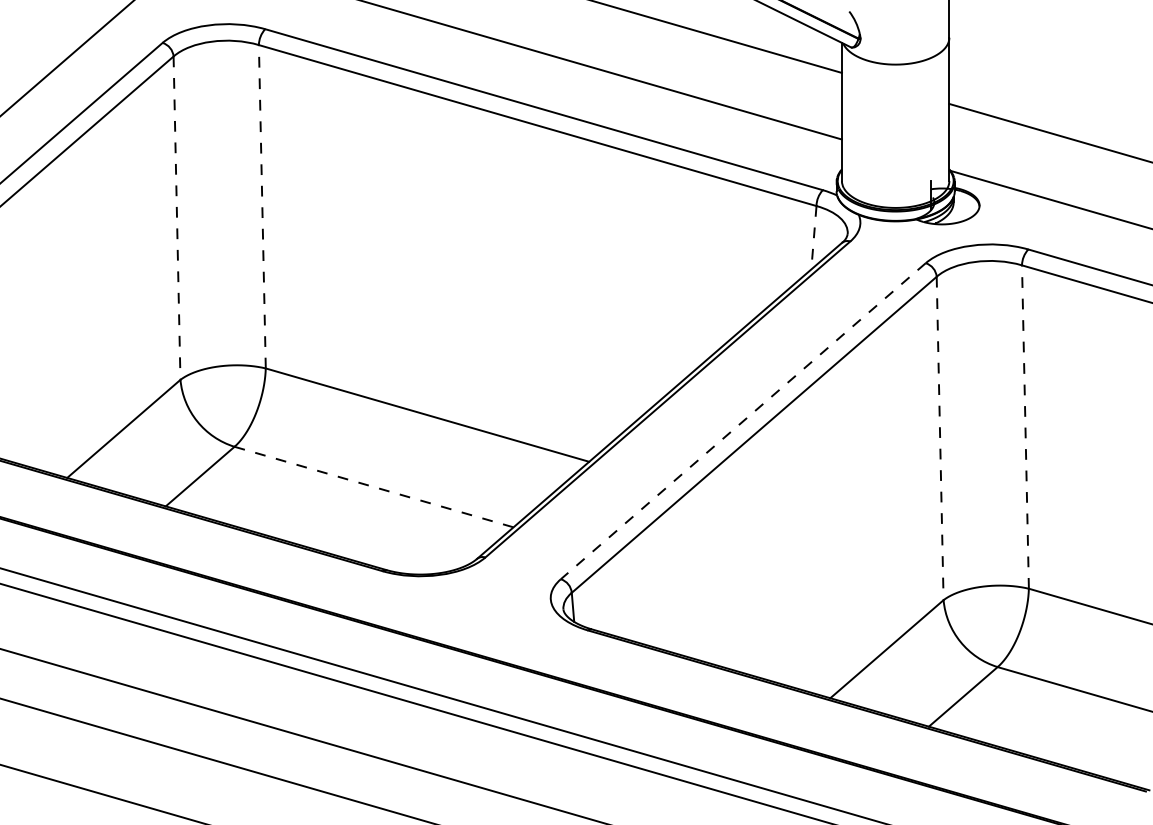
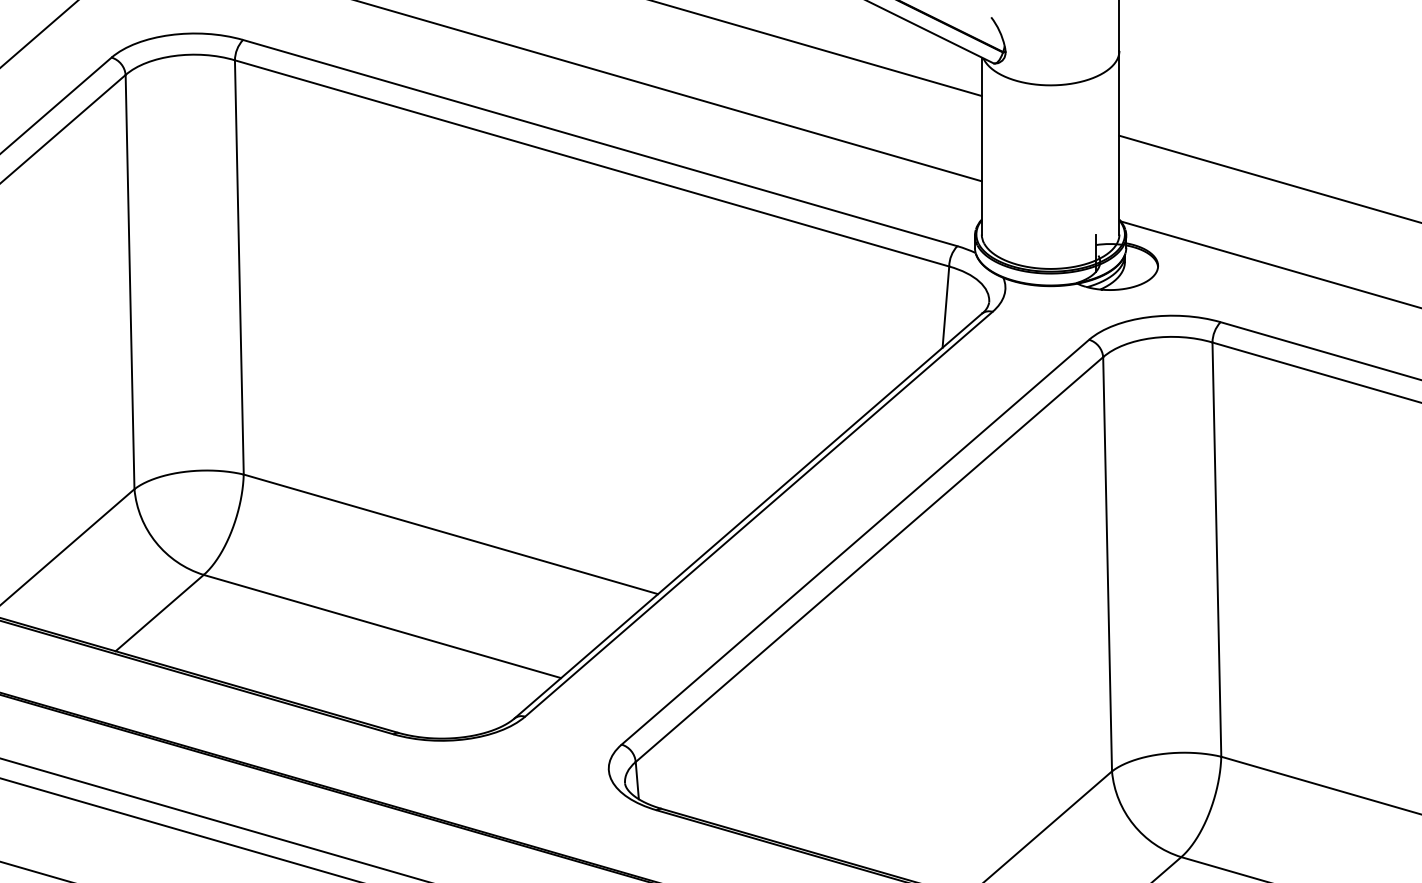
line: (262, 206) -> (239, 267), dashed -> solid
line: (177, 218) -> (130, 282), dashed -> solid
line: (813, 237) -> (945, 306), dashed -> solid
line: (742, 421) -> (854, 542), dashed -> solid
line: (1025, 427) -> (1216, 550), dashed -> solid
line: (940, 438) -> (1108, 564), dashed -> solid
line: (374, 487) -> (383, 627), dashed -> solid

